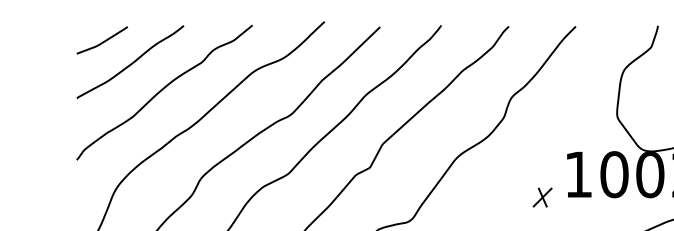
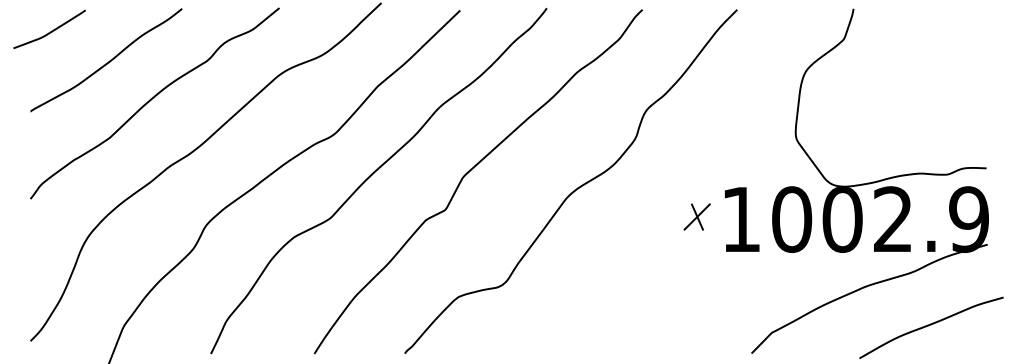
curve: (103, 41) -> (51, 30), moved
part: (542, 197) -> (696, 216), moved

